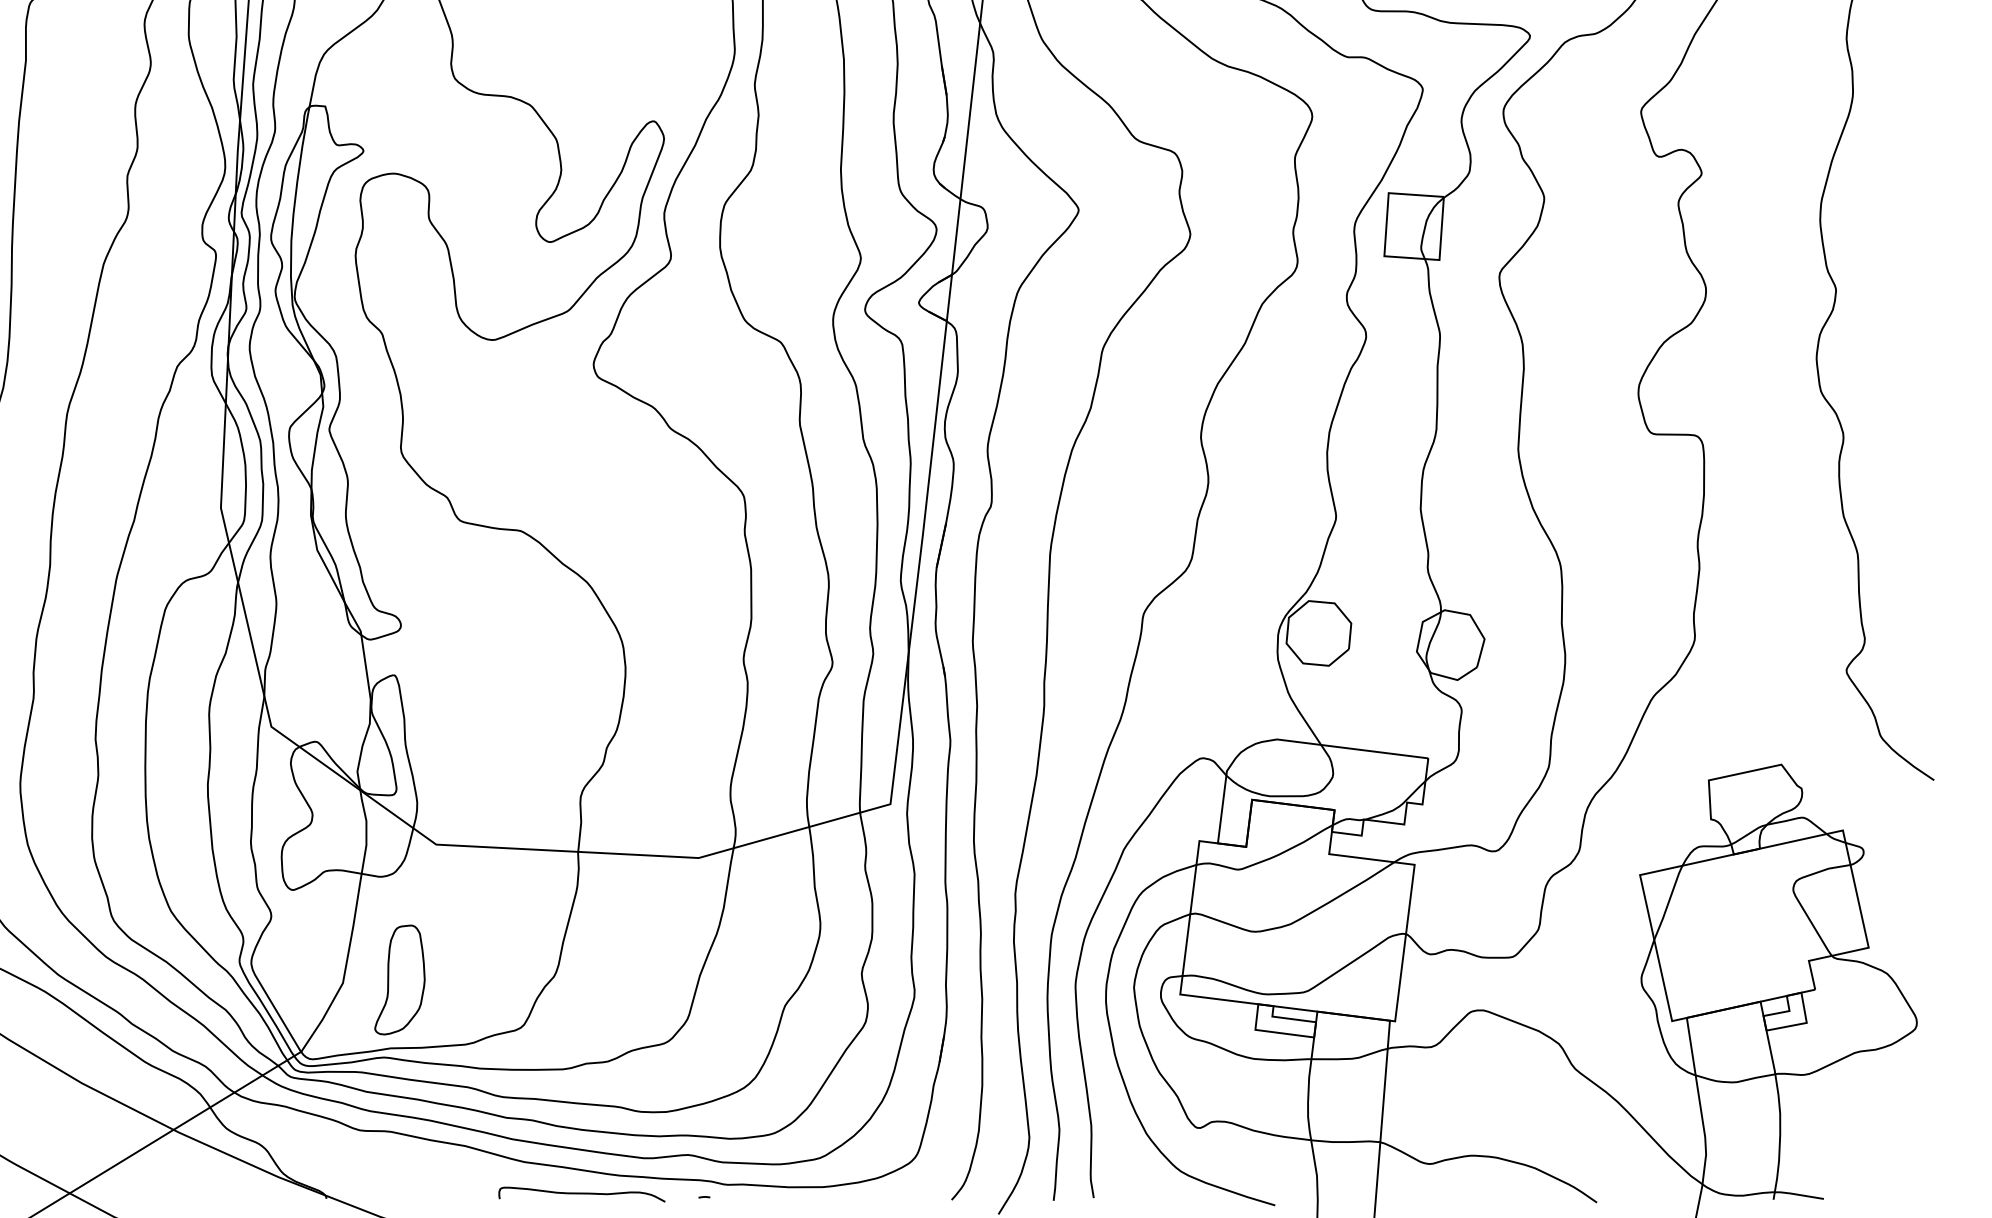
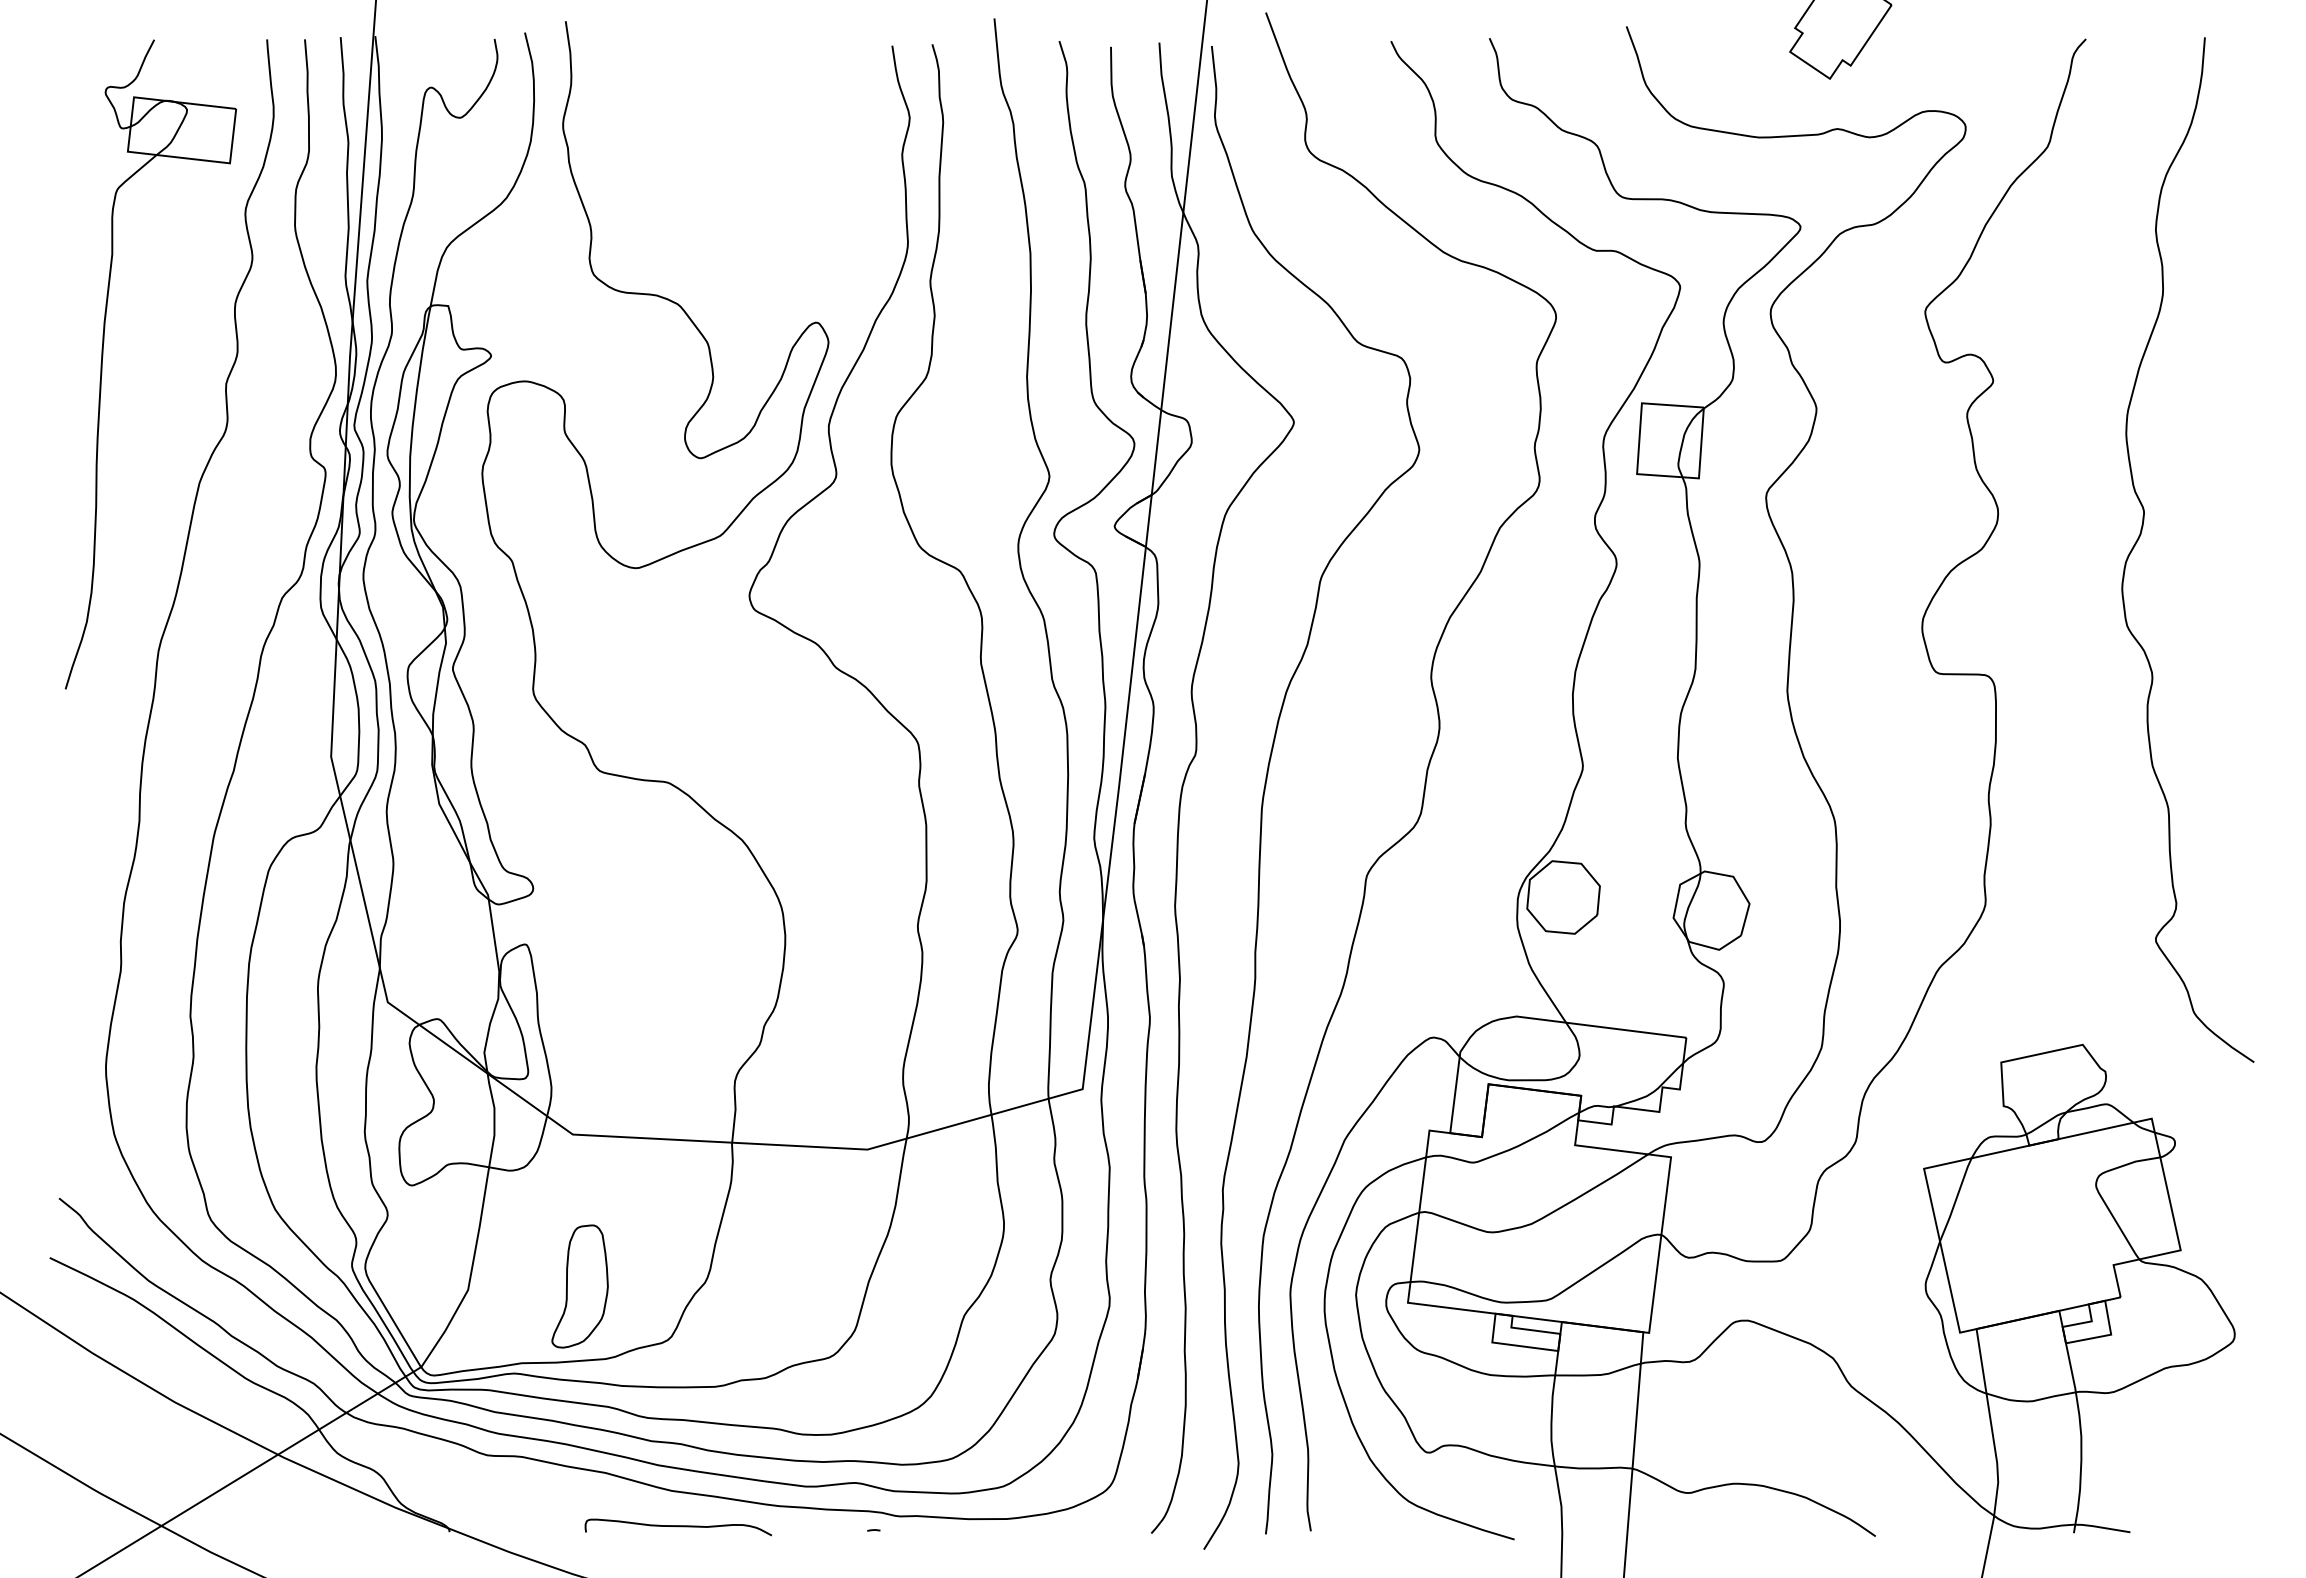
part: (399, 979) -> (579, 1286), moved
curve: (582, 1194) -> (678, 1527), moved

